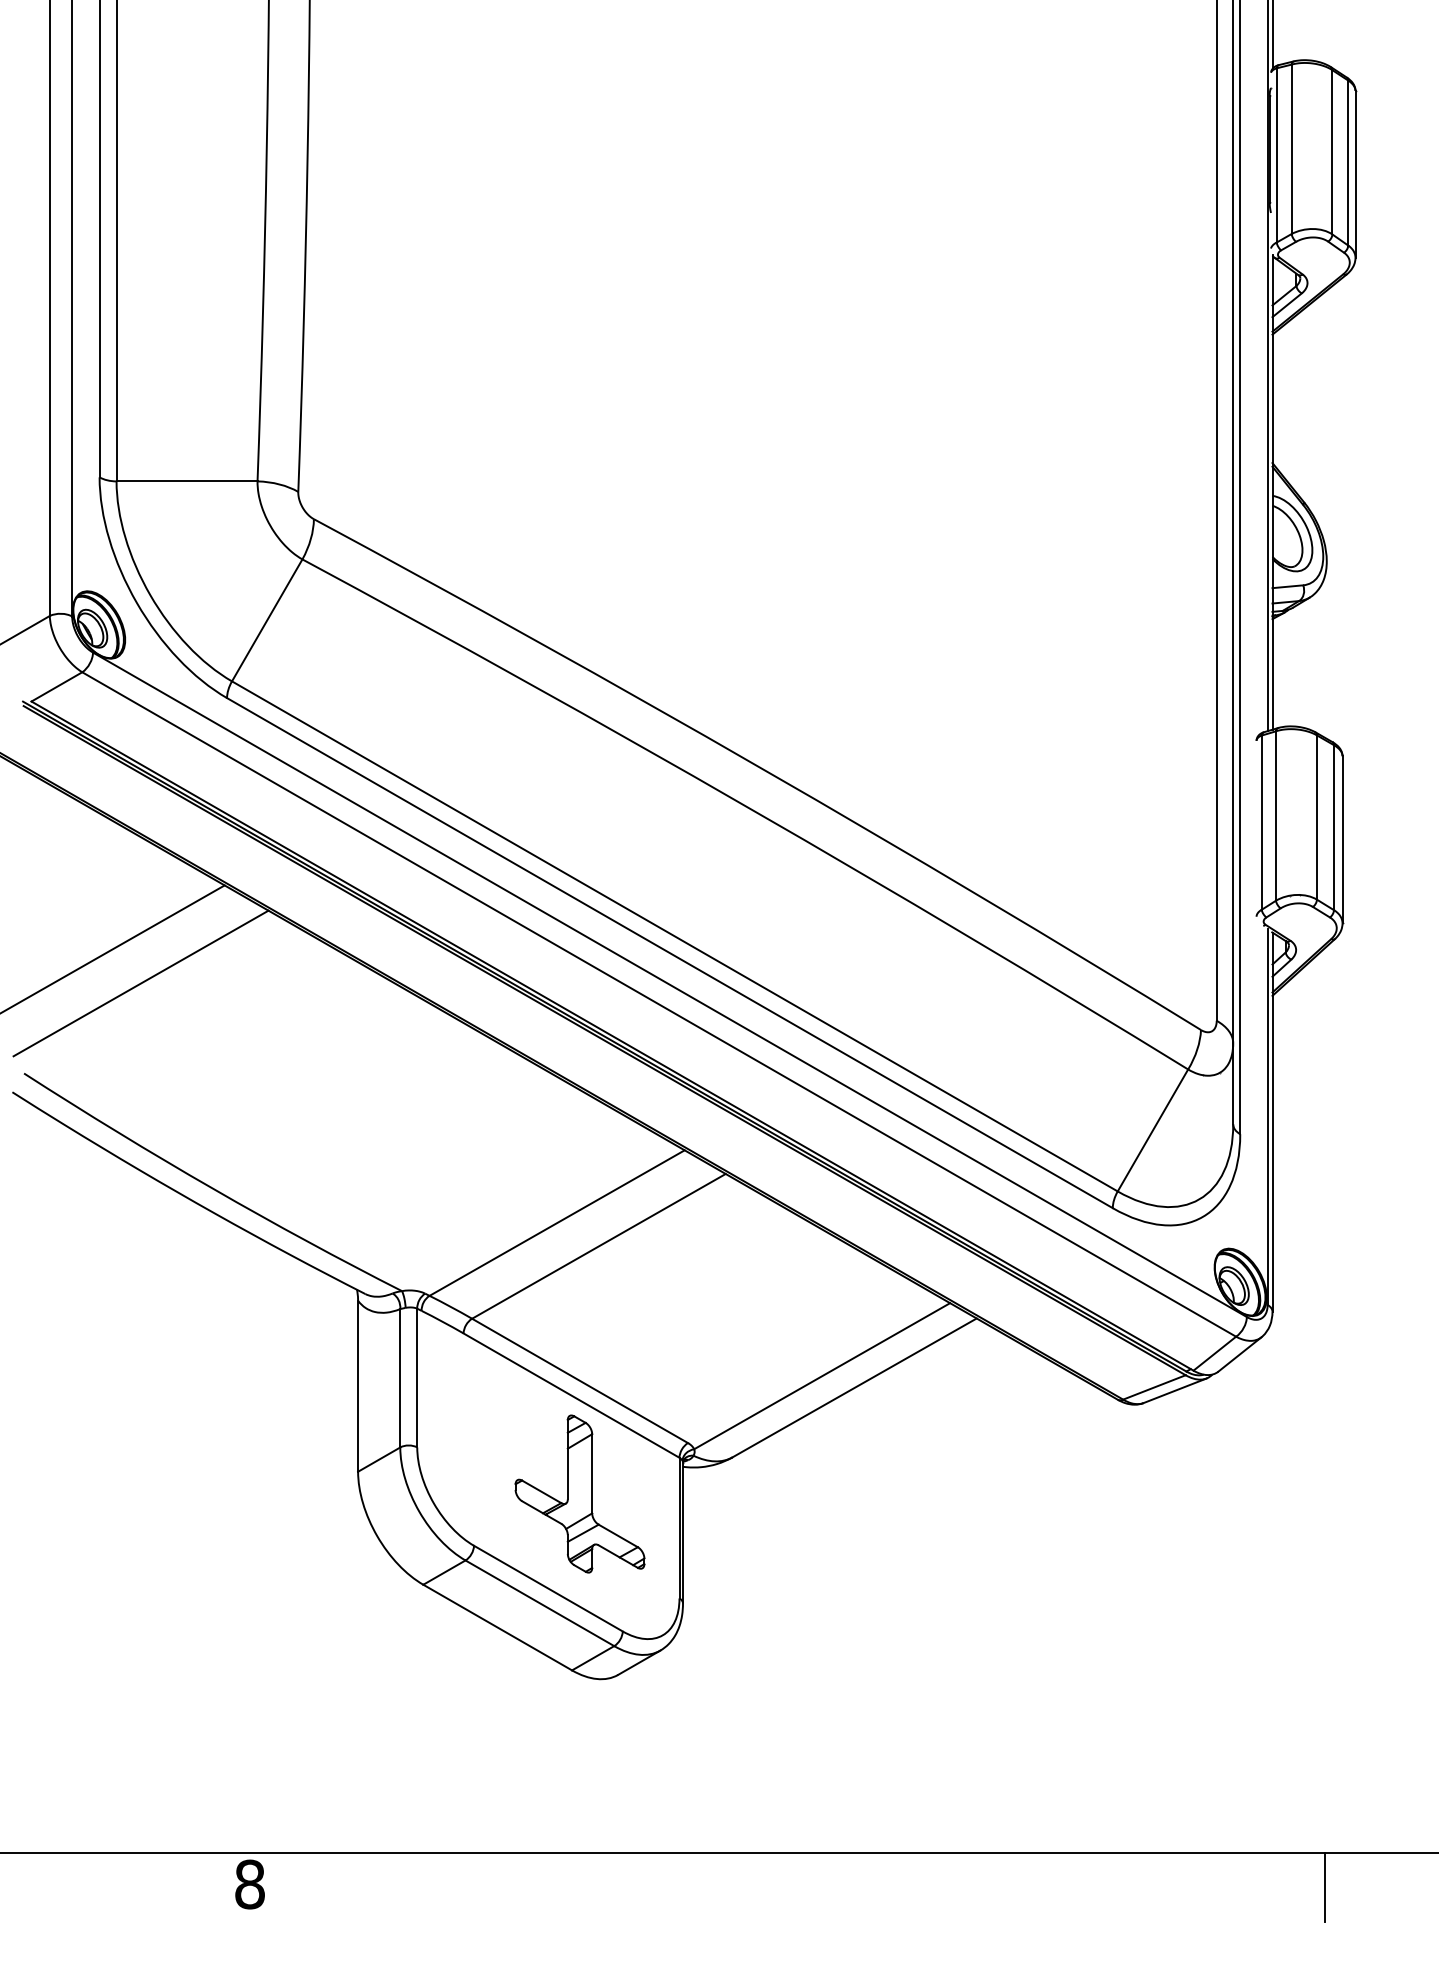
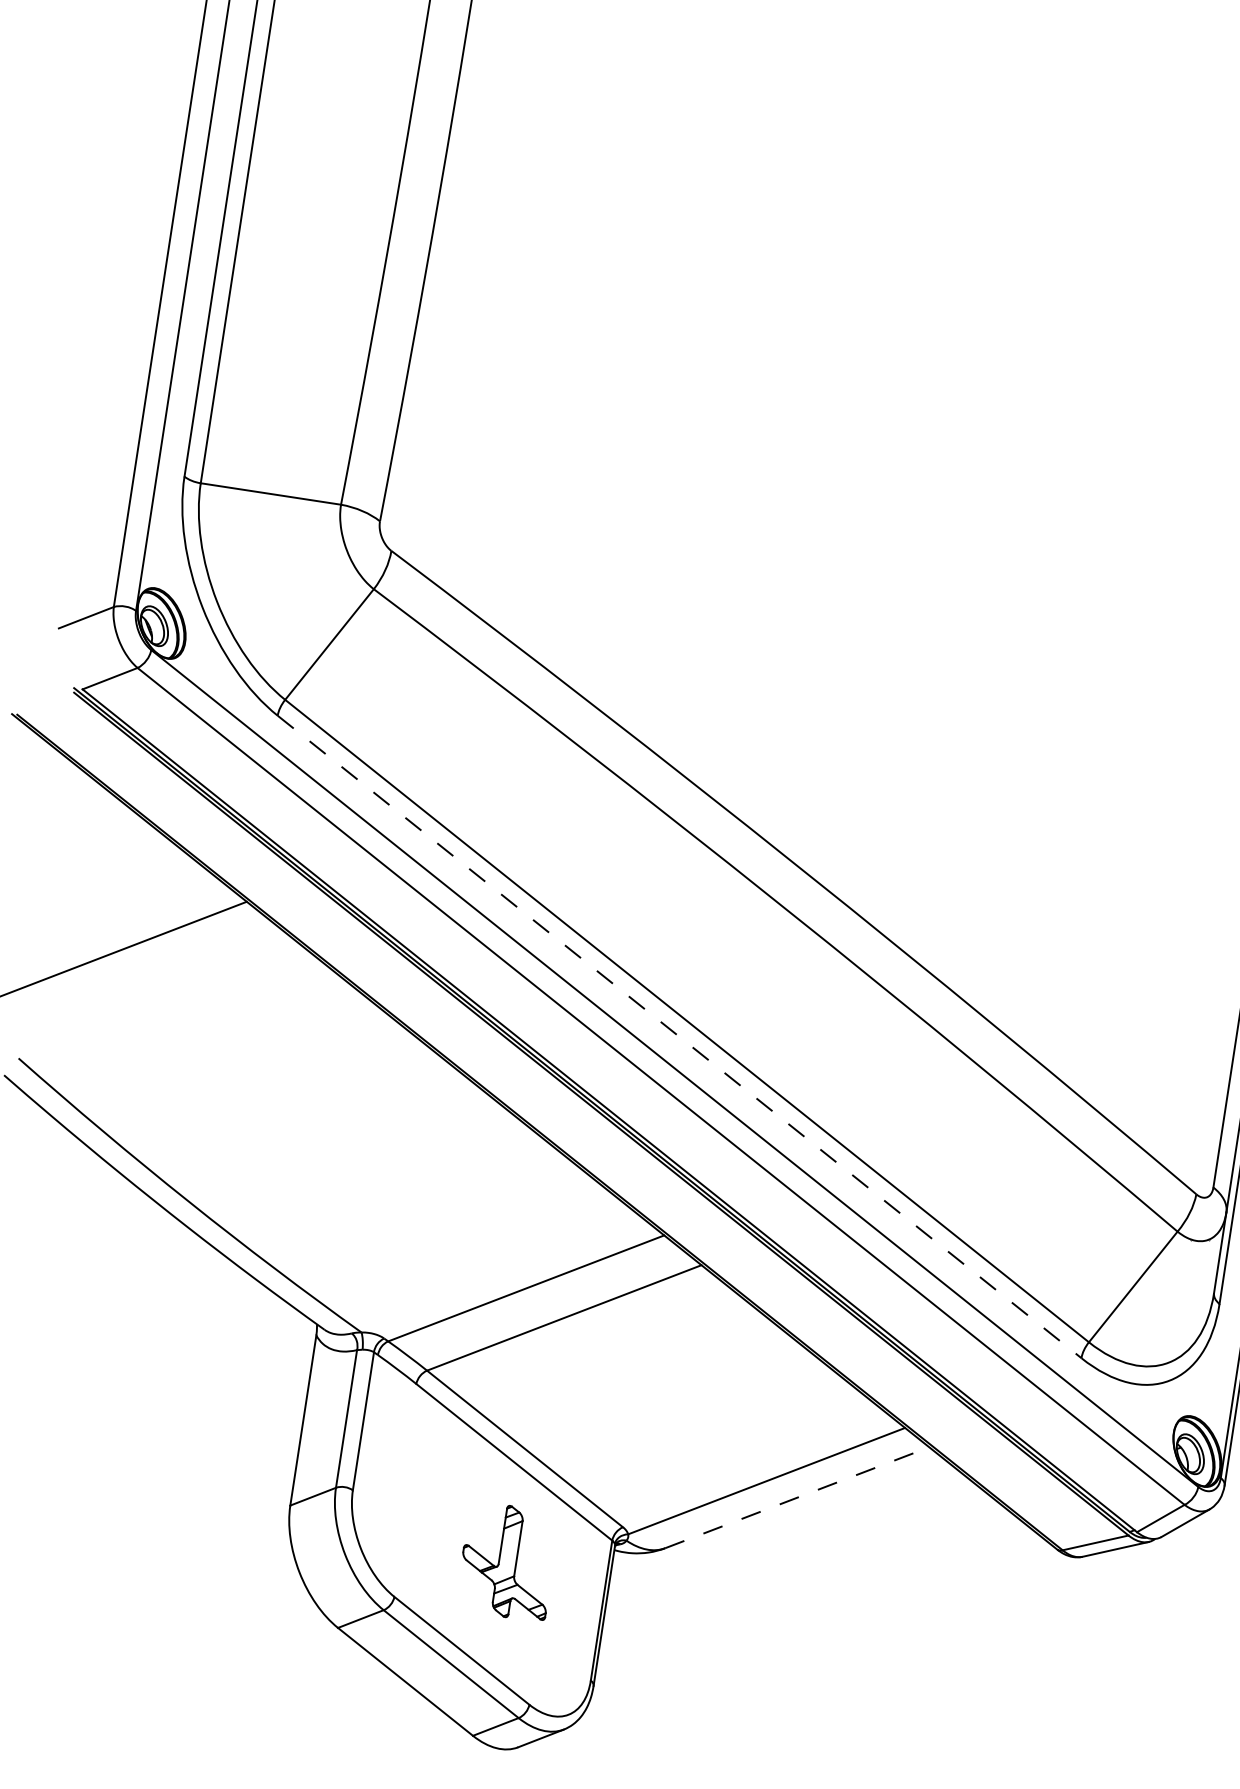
line: (670, 953) -> (680, 1037), solid -> dashed
line: (140, 983) -> (148, 986), removed
line: (855, 1387) -> (798, 1497), solid -> dashed
part: (579, 1493) -> (507, 1560), size x0.7

